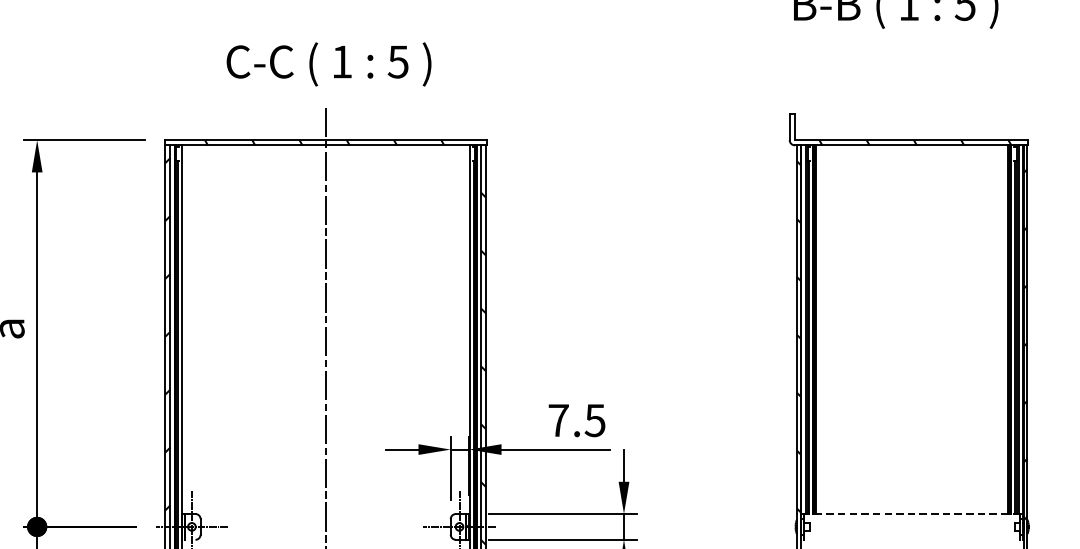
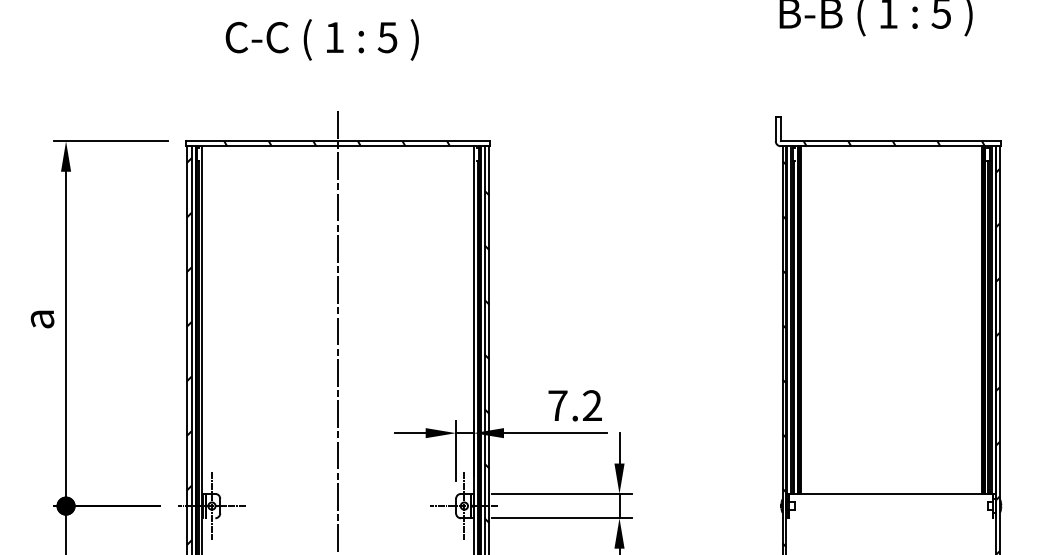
text: (328, 63) -> (321, 39), moved
text: (594, 420) -> (591, 405), 7.5 -> 7.2
line: (912, 513) -> (891, 493), dashed -> solid

